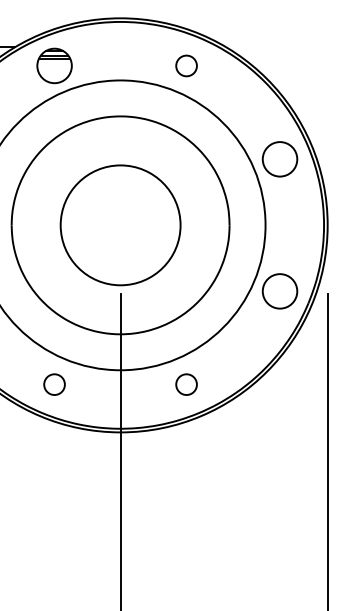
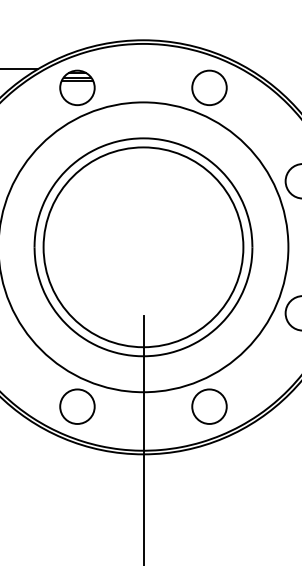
circle: (186, 65) -> (209, 87), size x1.67
circle: (120, 225) -> (143, 247), size x1.67
circle: (54, 384) -> (77, 406), size x1.67
circle: (186, 384) -> (209, 406), size x1.67

